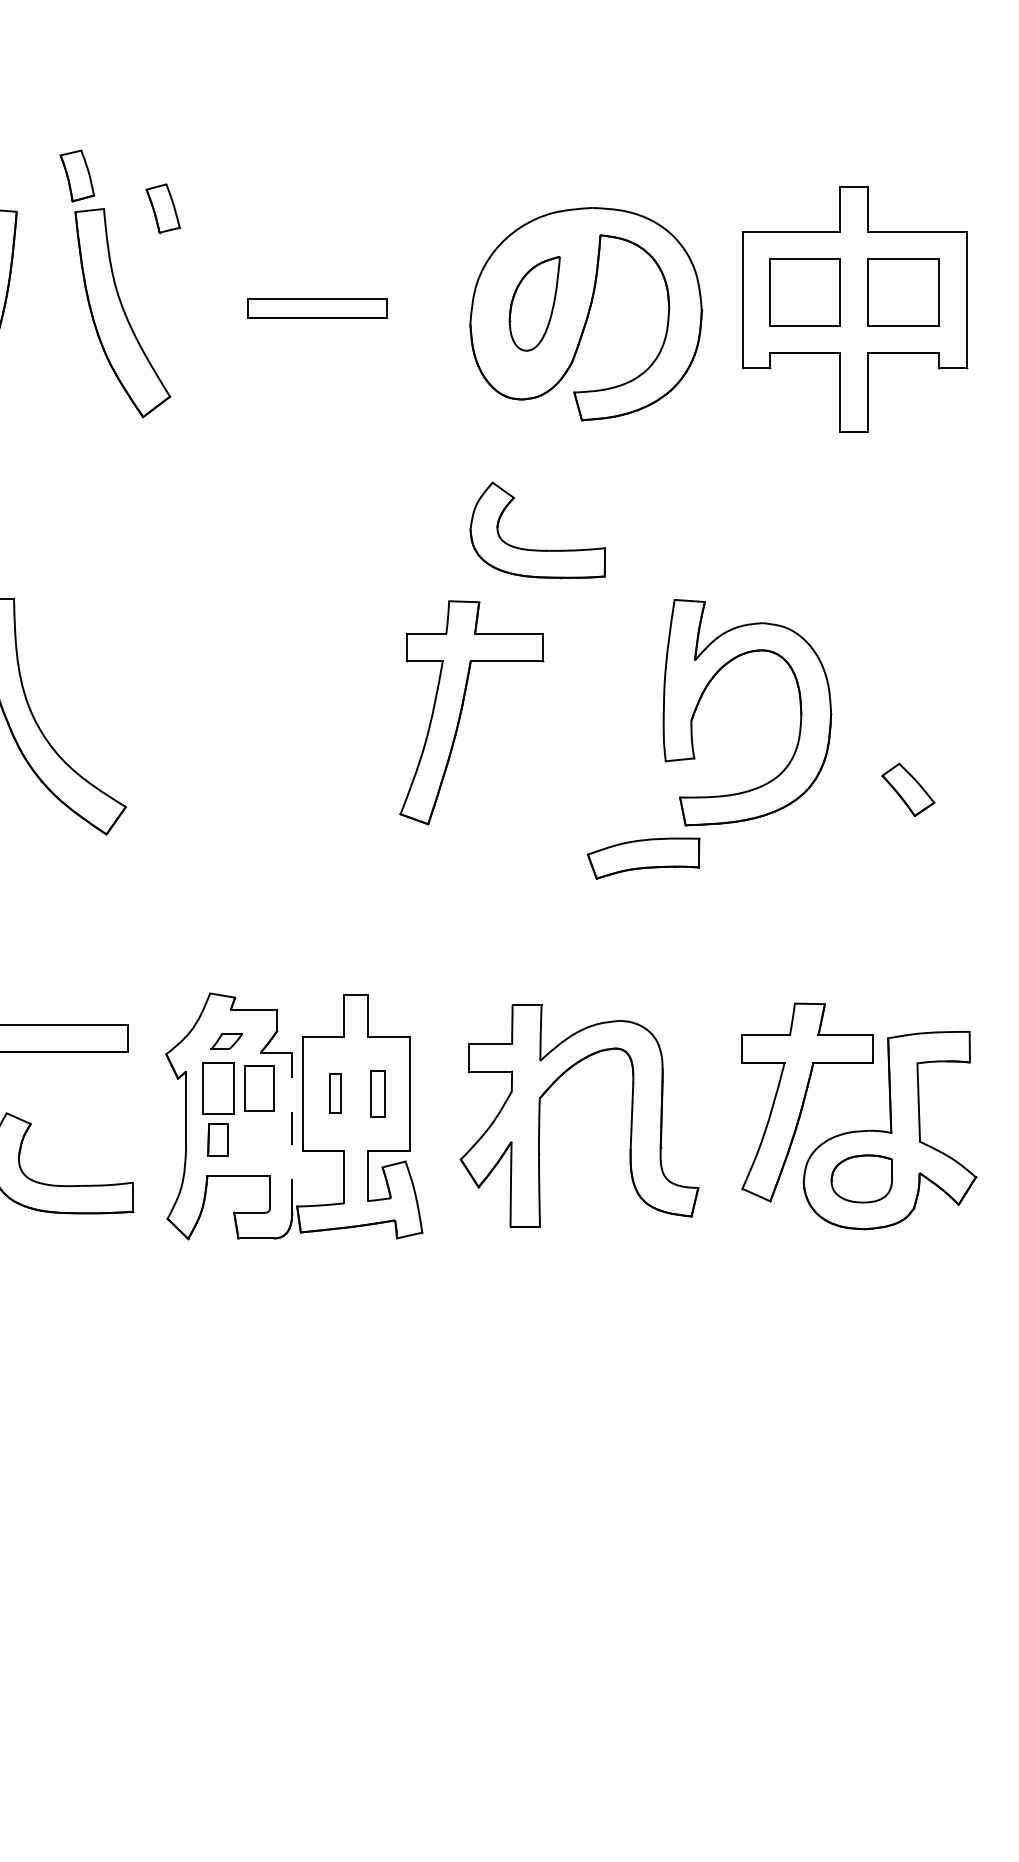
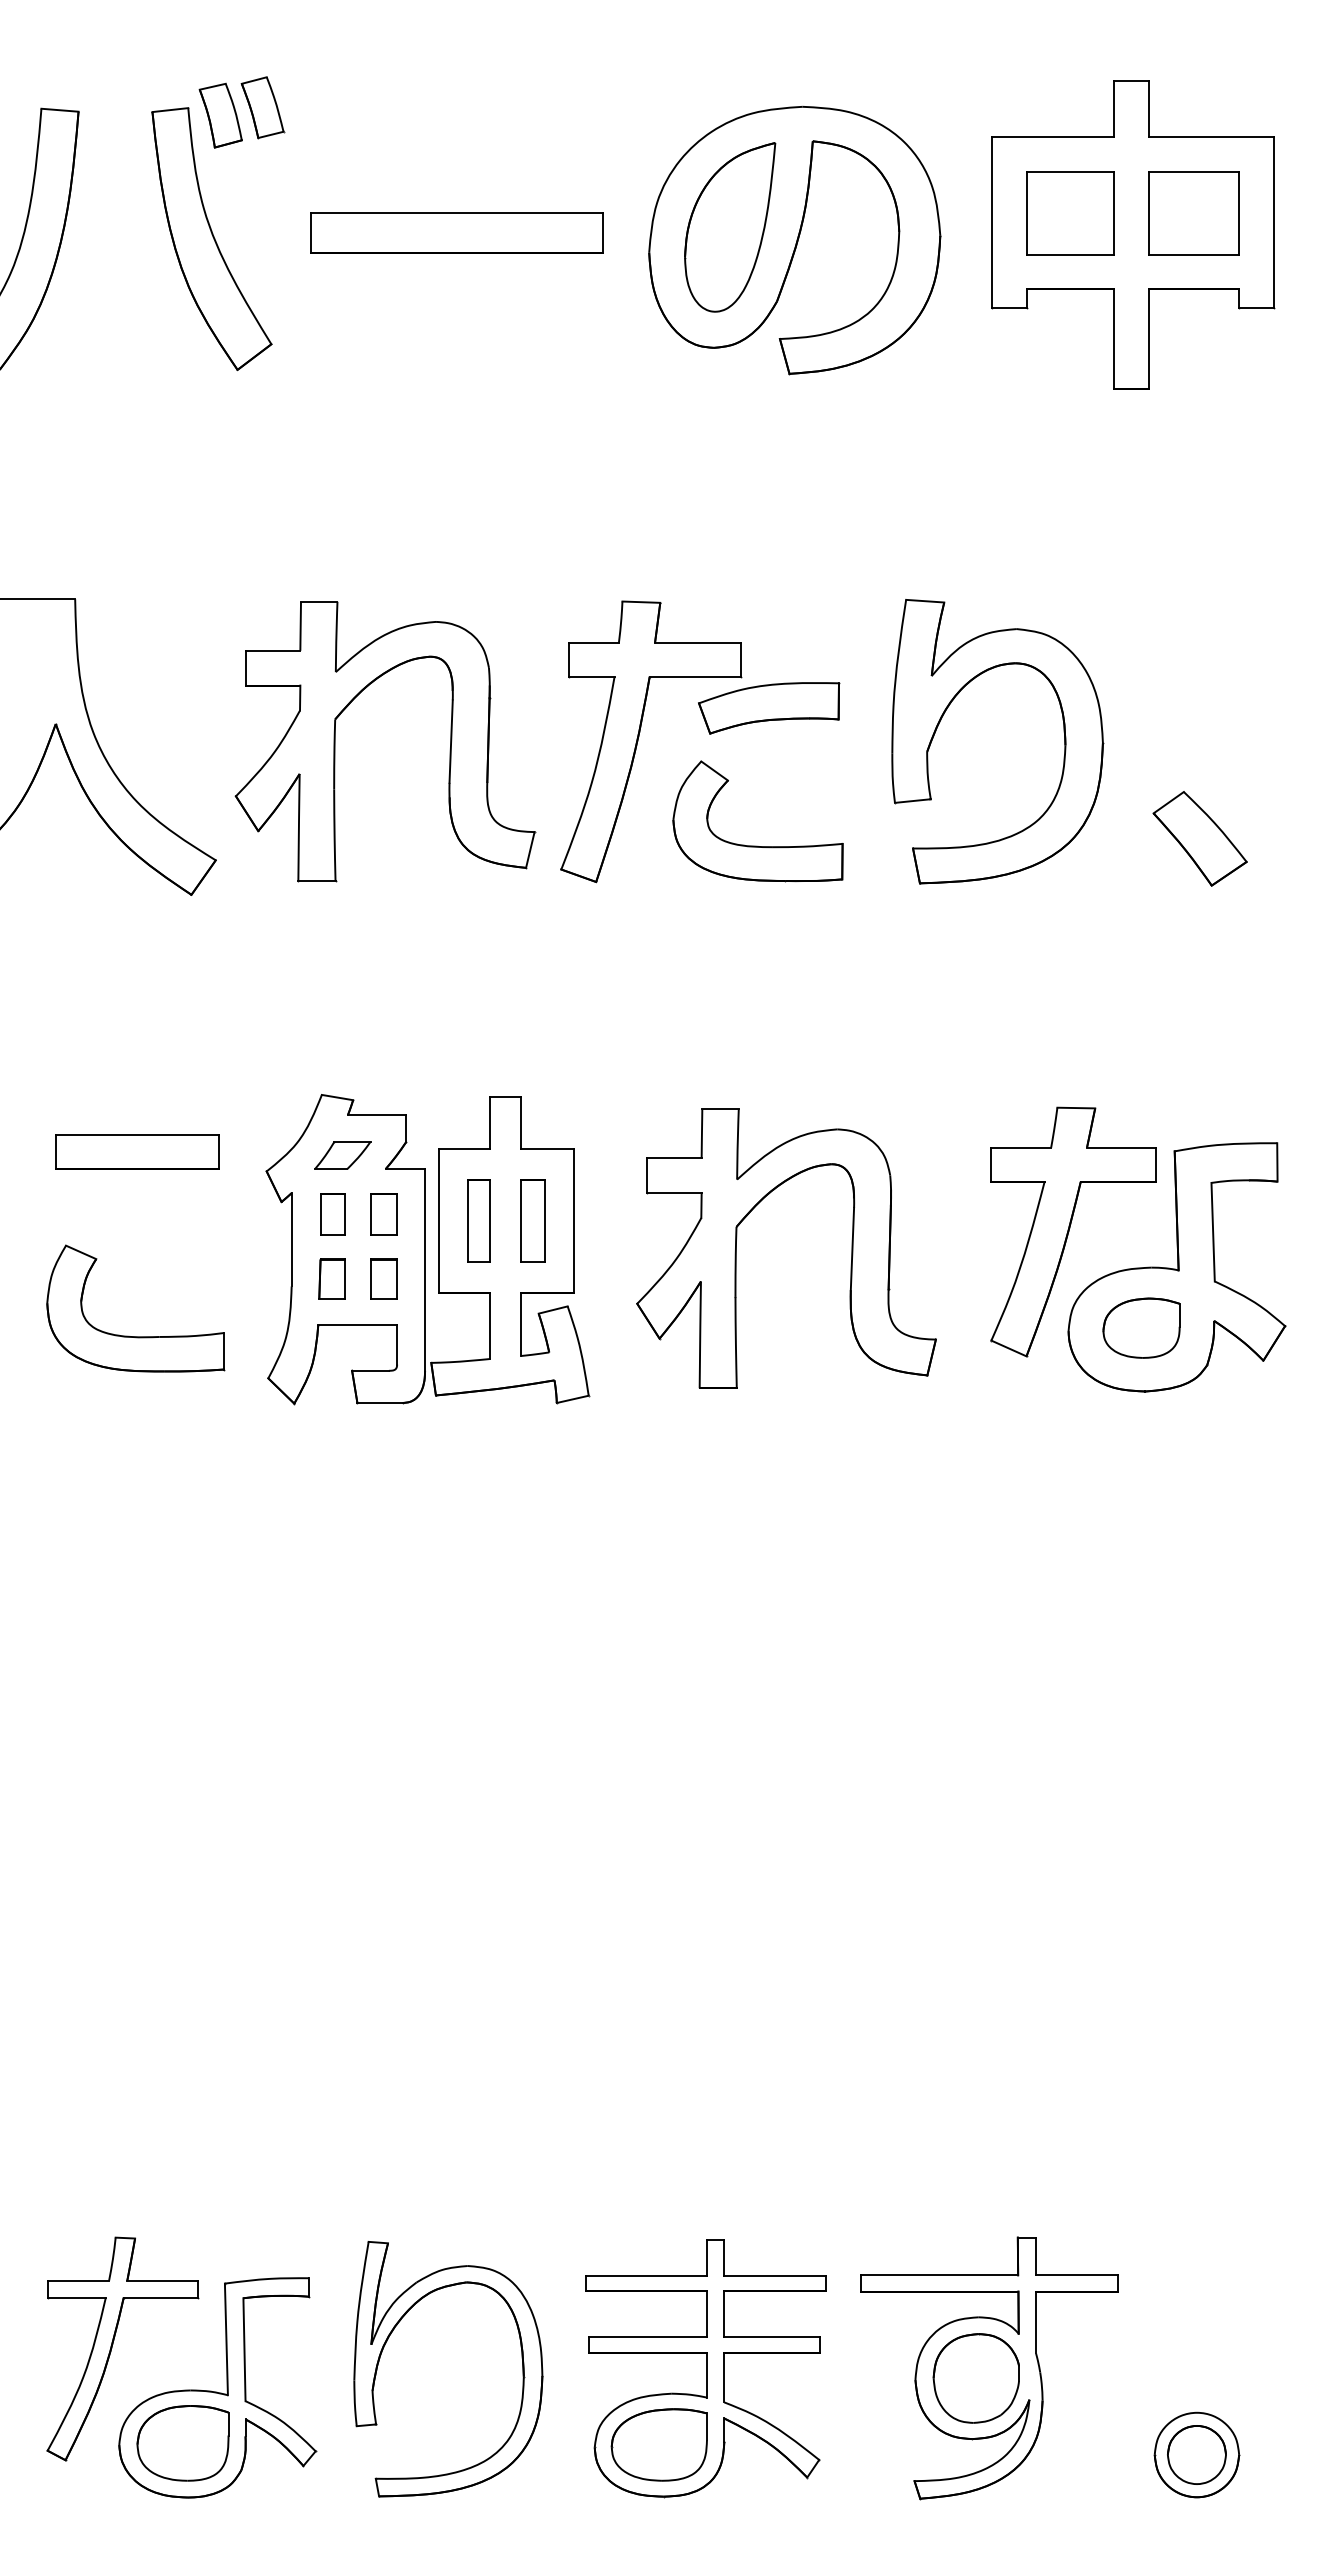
part: (77, 175) -> (220, 115), moved
part: (535, 303) -> (730, 227), size x1.43
part: (317, 307) -> (456, 232), size x1.67
part: (537, 549) -> (757, 845), moved
part: (221, 712) -> (335, 741), added
part: (907, 789) -> (1199, 838), size x1.43
part: (643, 858) -> (769, 708), moved
part: (226, 1041) -> (342, 1155), size x1.43
part: (218, 1088) -> (332, 1214), size x0.62
part: (259, 1088) -> (383, 1214), size x0.71
part: (334, 1093) -> (478, 1220), size x1.67
part: (377, 1093) -> (532, 1220), size x1.43
line: (292, 1132) -> (425, 1269), dashed -> solid
part: (259, 1139) -> (383, 1278), added

